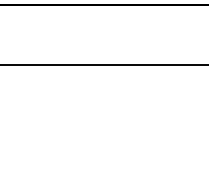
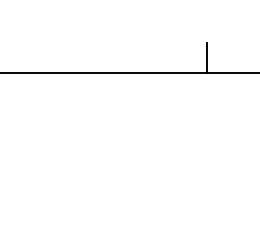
line: (154, 52) -> (207, 57), added

